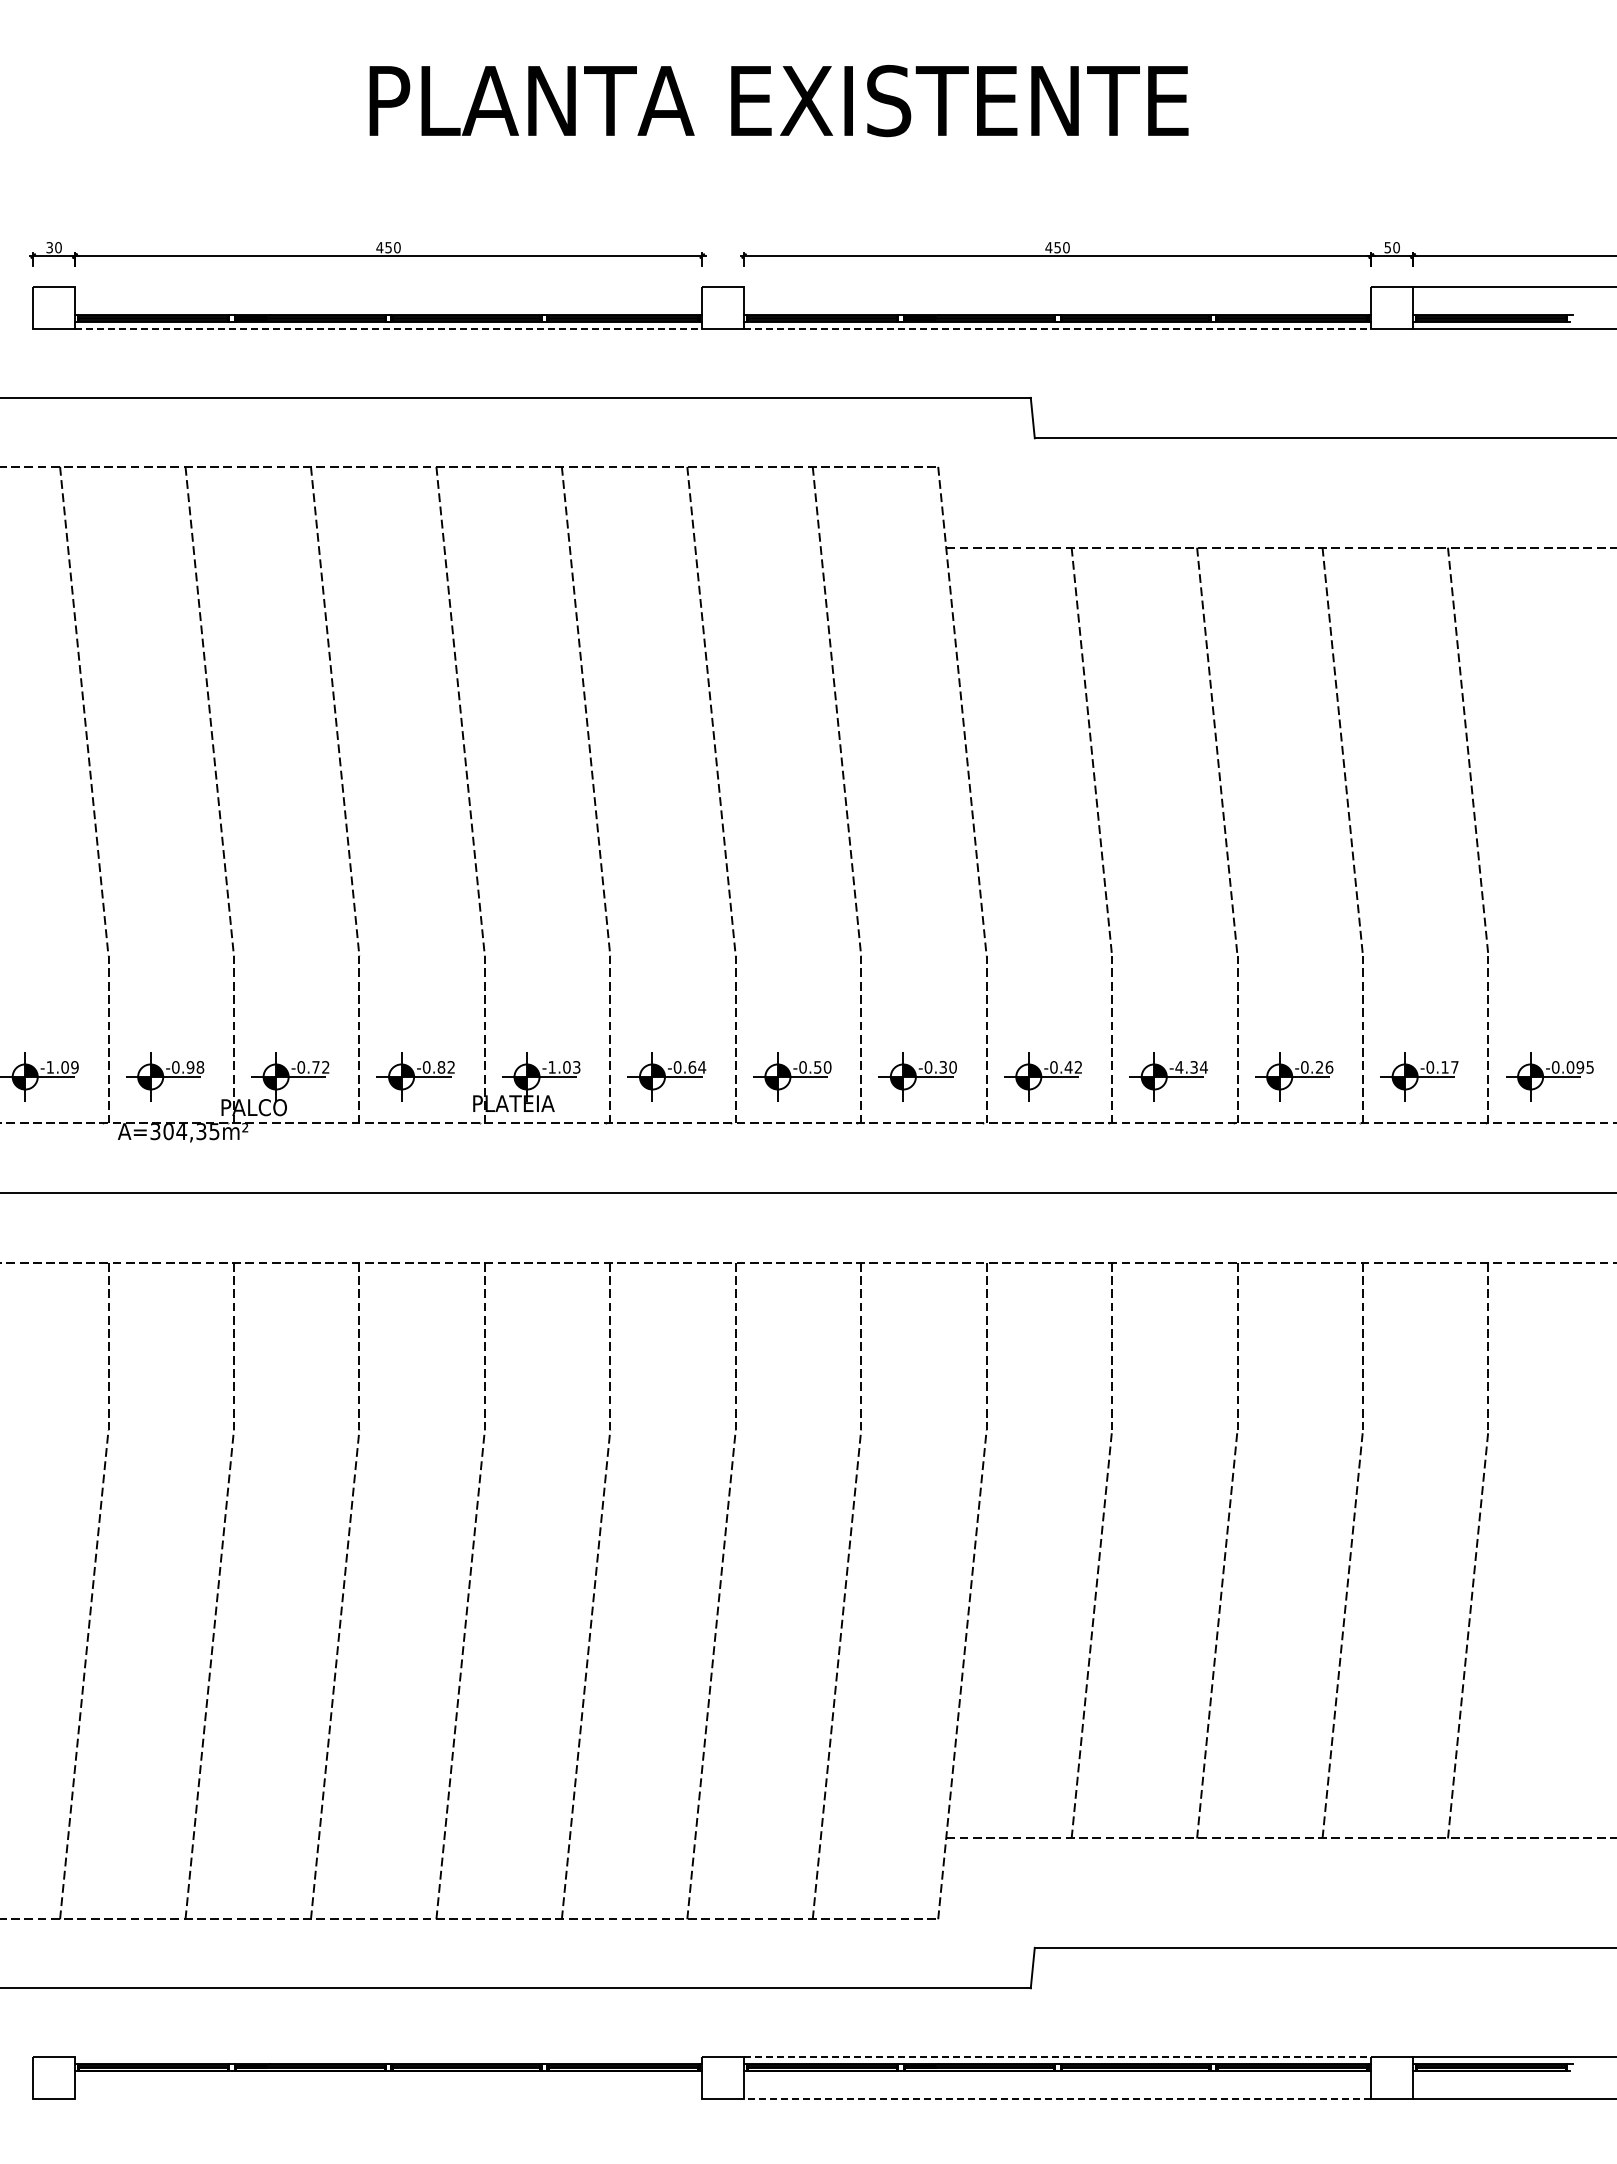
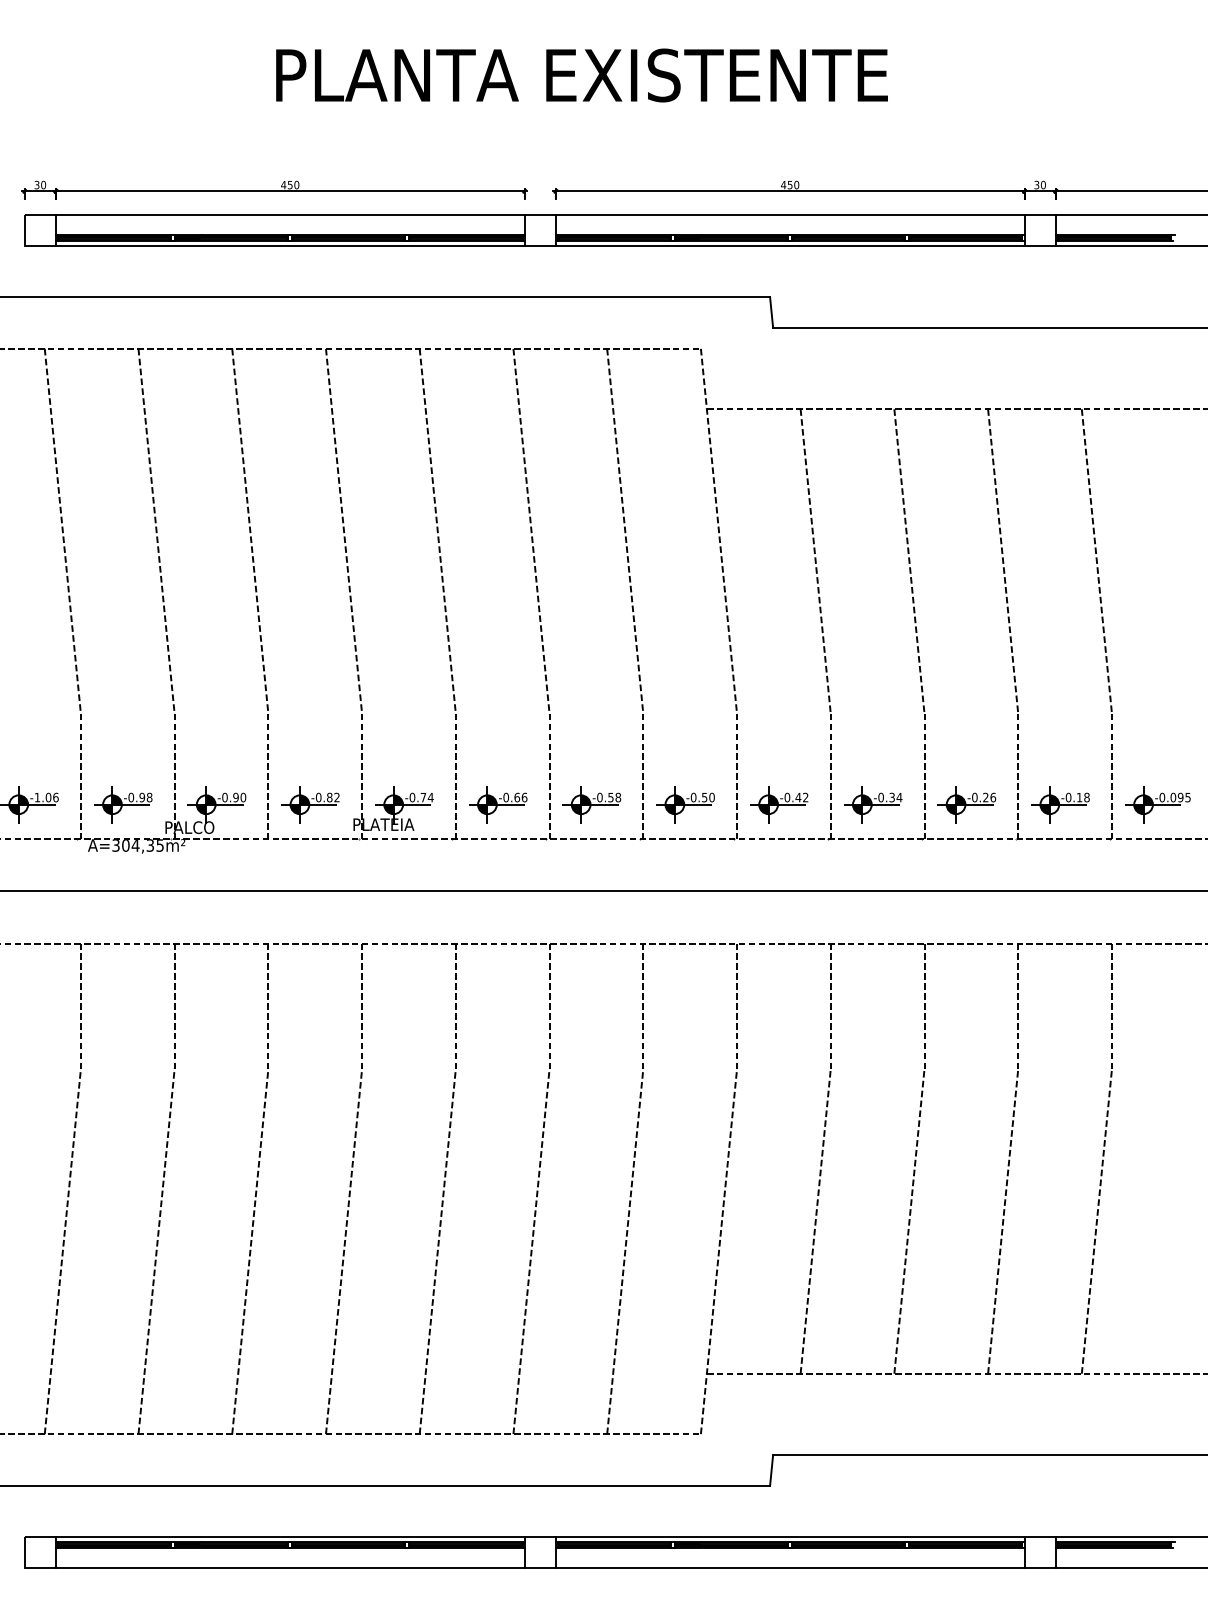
text: (1388, 247) -> (1037, 184), 50 -> 30
line: (388, 287) -> (290, 214), added
line: (1057, 287) -> (790, 214), added
line: (388, 328) -> (290, 245), dashed -> solid
line: (1057, 328) -> (790, 245), dashed -> solid
text: (943, 1066) -> (704, 796), -0.30 -> -0.50
text: (74, 1067) -> (55, 797), -1.09 -> -1.06
text: (320, 1067) -> (239, 797), -0.72 -> -0.90
text: (564, 1067) -> (421, 797), -1.03 -> -0.74
text: (701, 1067) -> (524, 797), -0.64 -> -0.66
text: (827, 1067) -> (618, 797), -0.50 -> -0.58
text: (1179, 1067) -> (881, 797), -4.34 -> -0.34
text: (1454, 1067) -> (1086, 797), -0.17 -> -0.18
line: (388, 2057) -> (290, 1537), added
line: (1057, 2057) -> (790, 1537), dashed -> solid
line: (388, 2099) -> (290, 1568), added
line: (1057, 2099) -> (790, 1568), dashed -> solid

